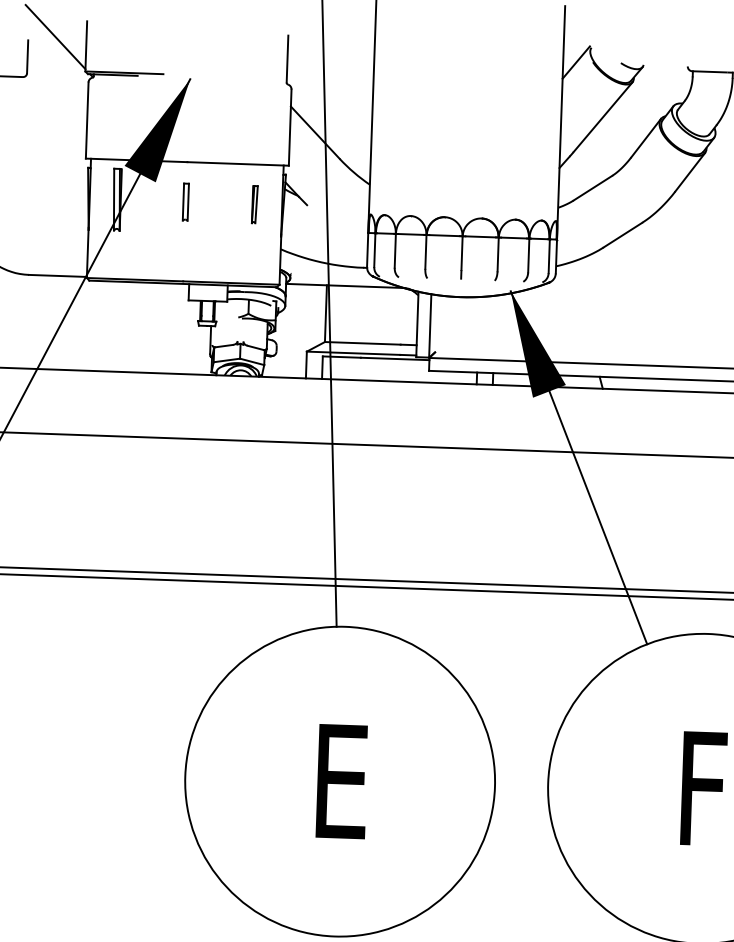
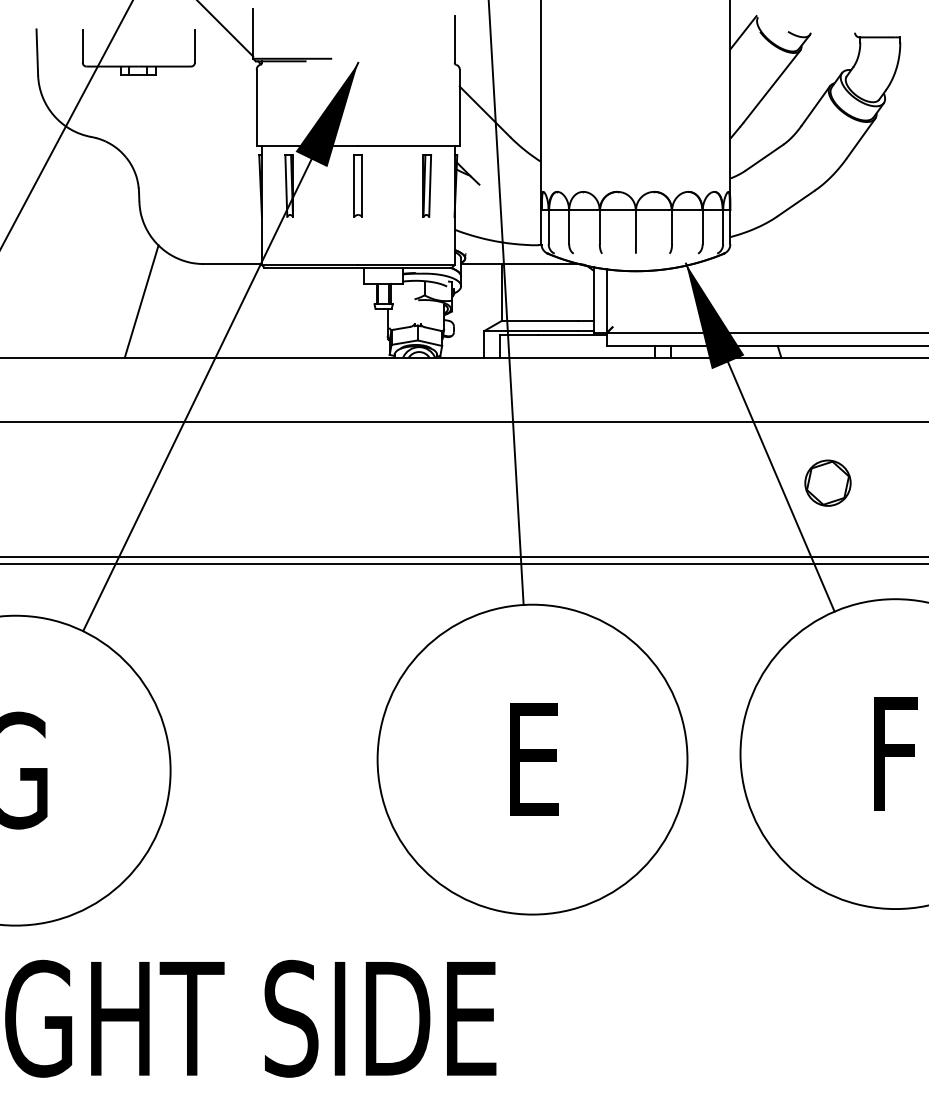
part: (185, 201) -> (357, 185), size x1.67
part: (254, 204) -> (426, 185), size x1.67
part: (644, 514) -> (827, 482), added

